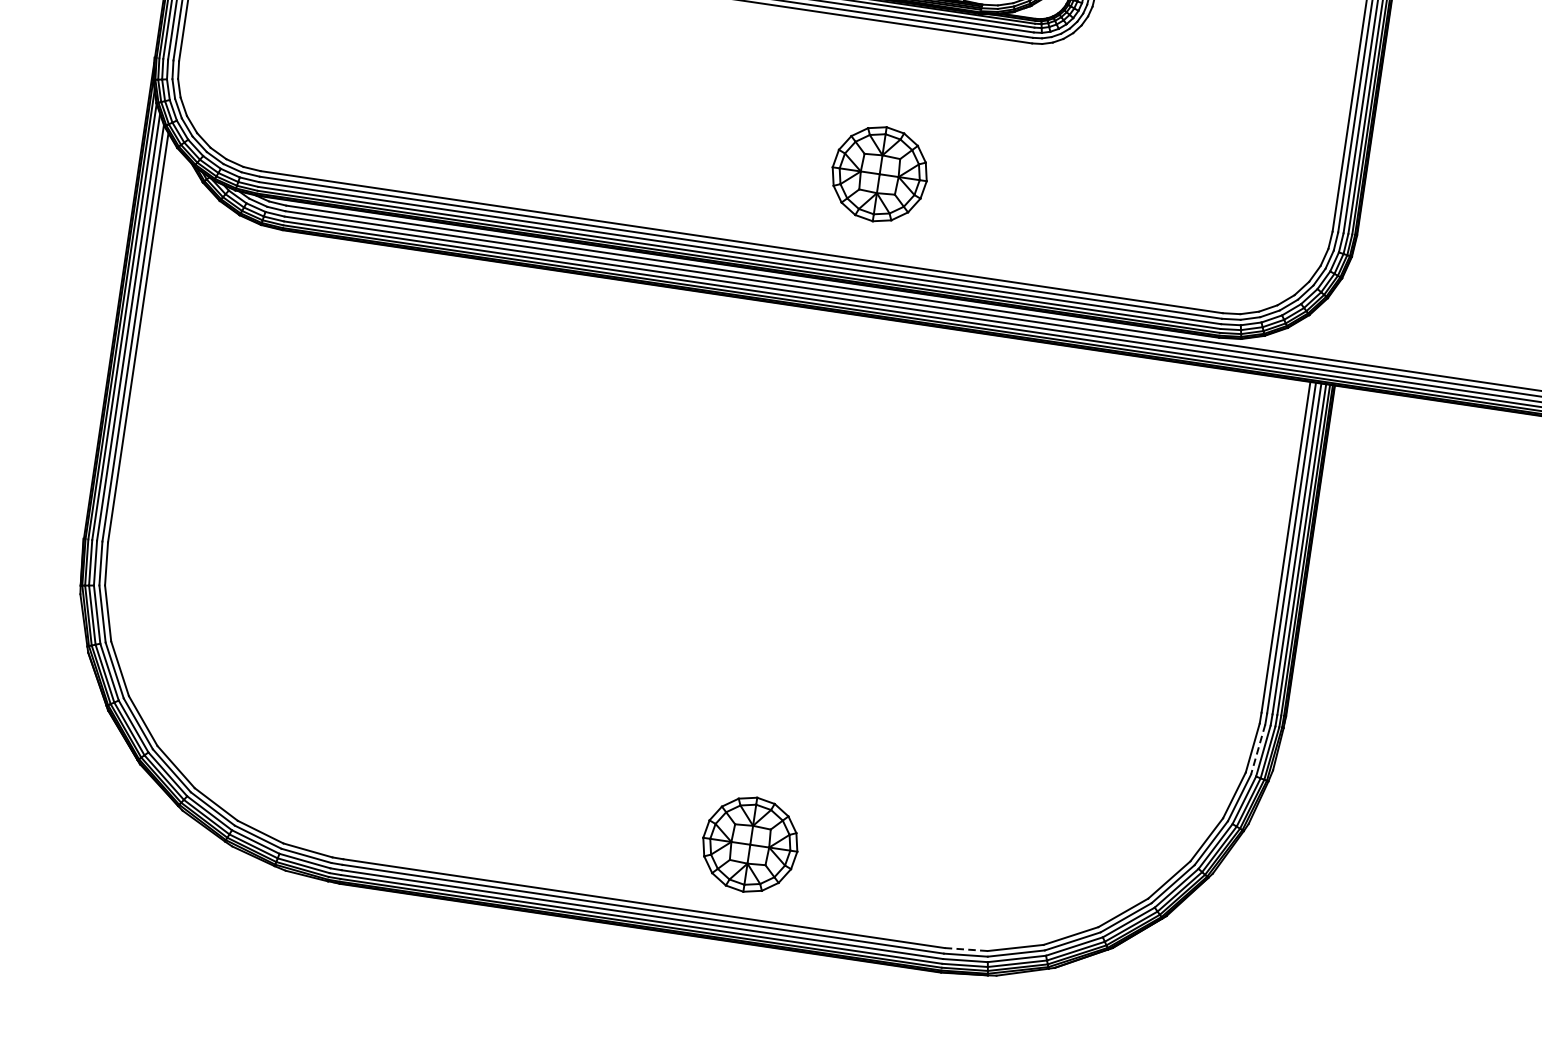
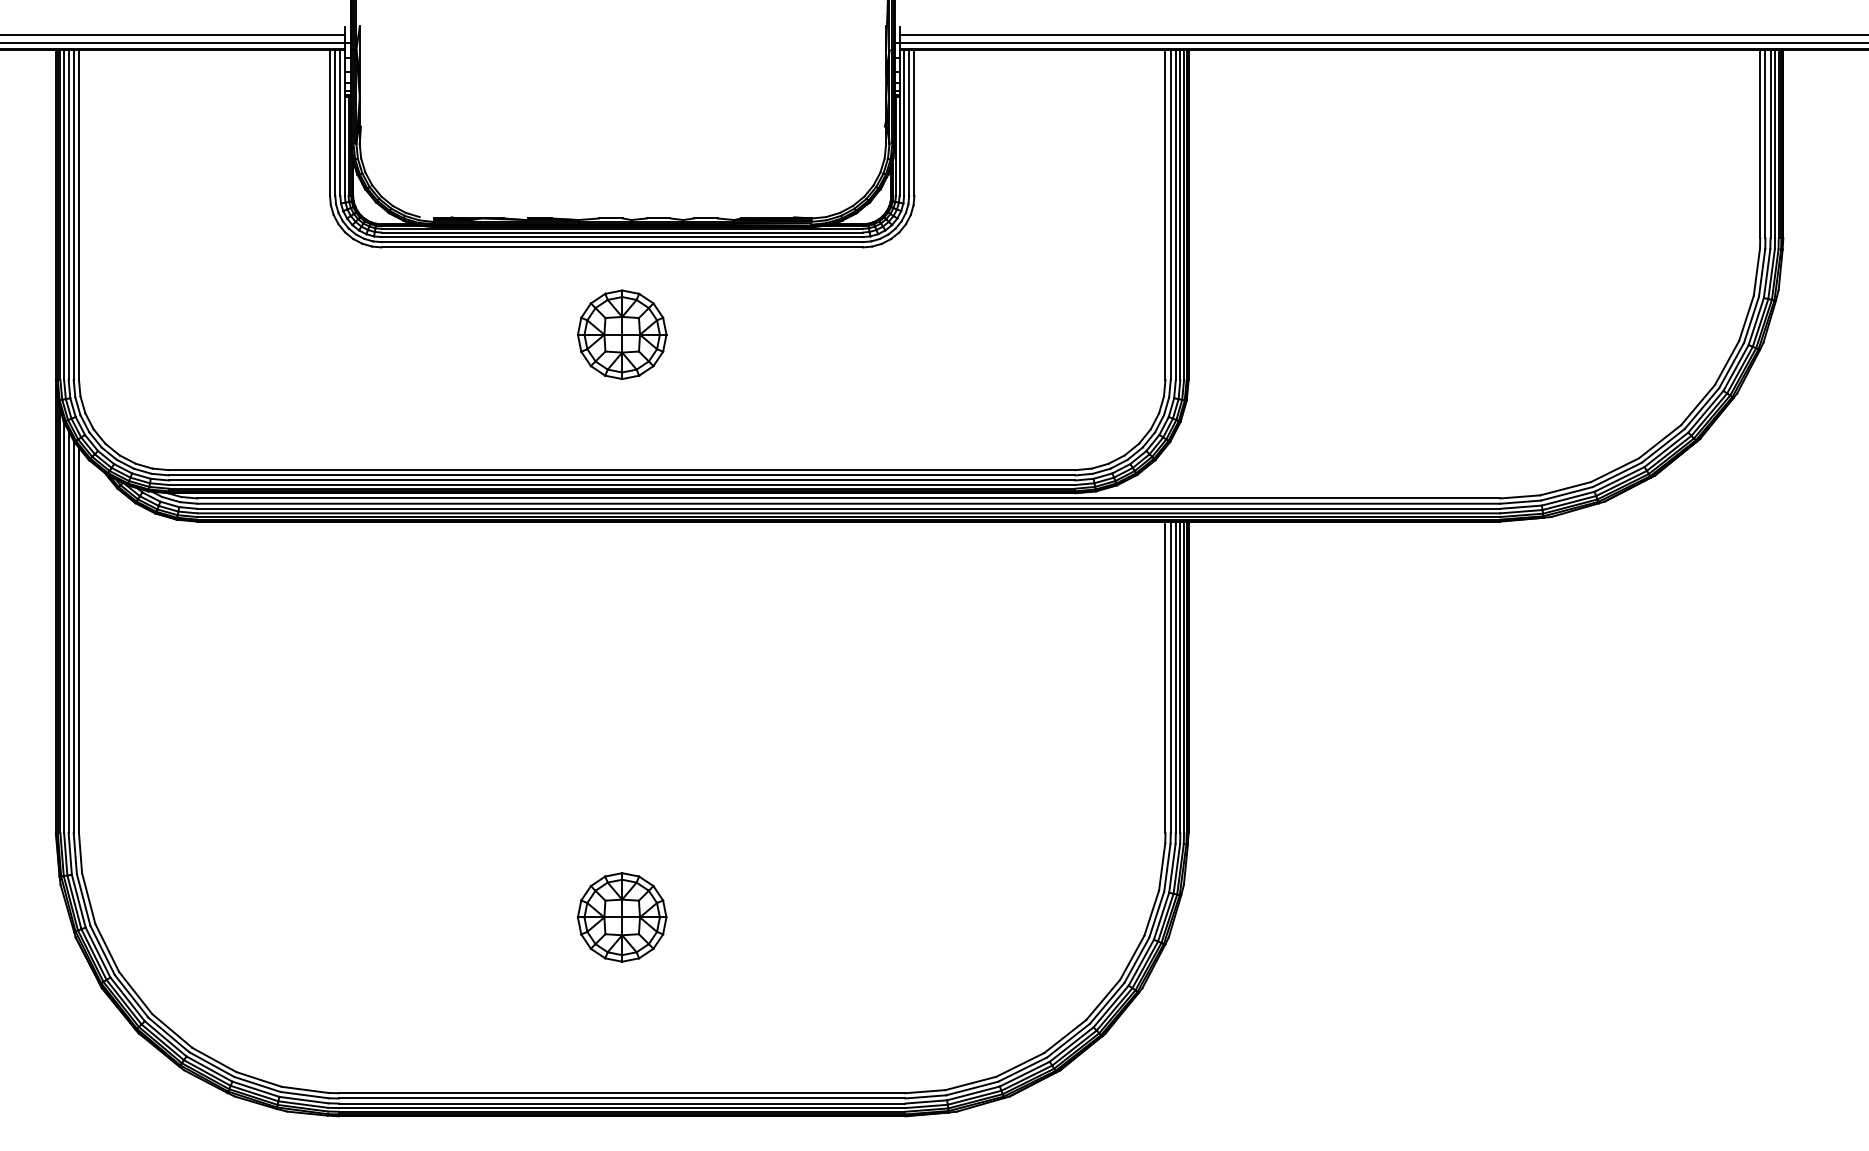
part: (880, 174) -> (622, 334), moved
line: (1258, 750) -> (1167, 868), dashed -> solid
part: (750, 844) -> (622, 917), moved
line: (966, 949) -> (925, 1091), dashed -> solid

